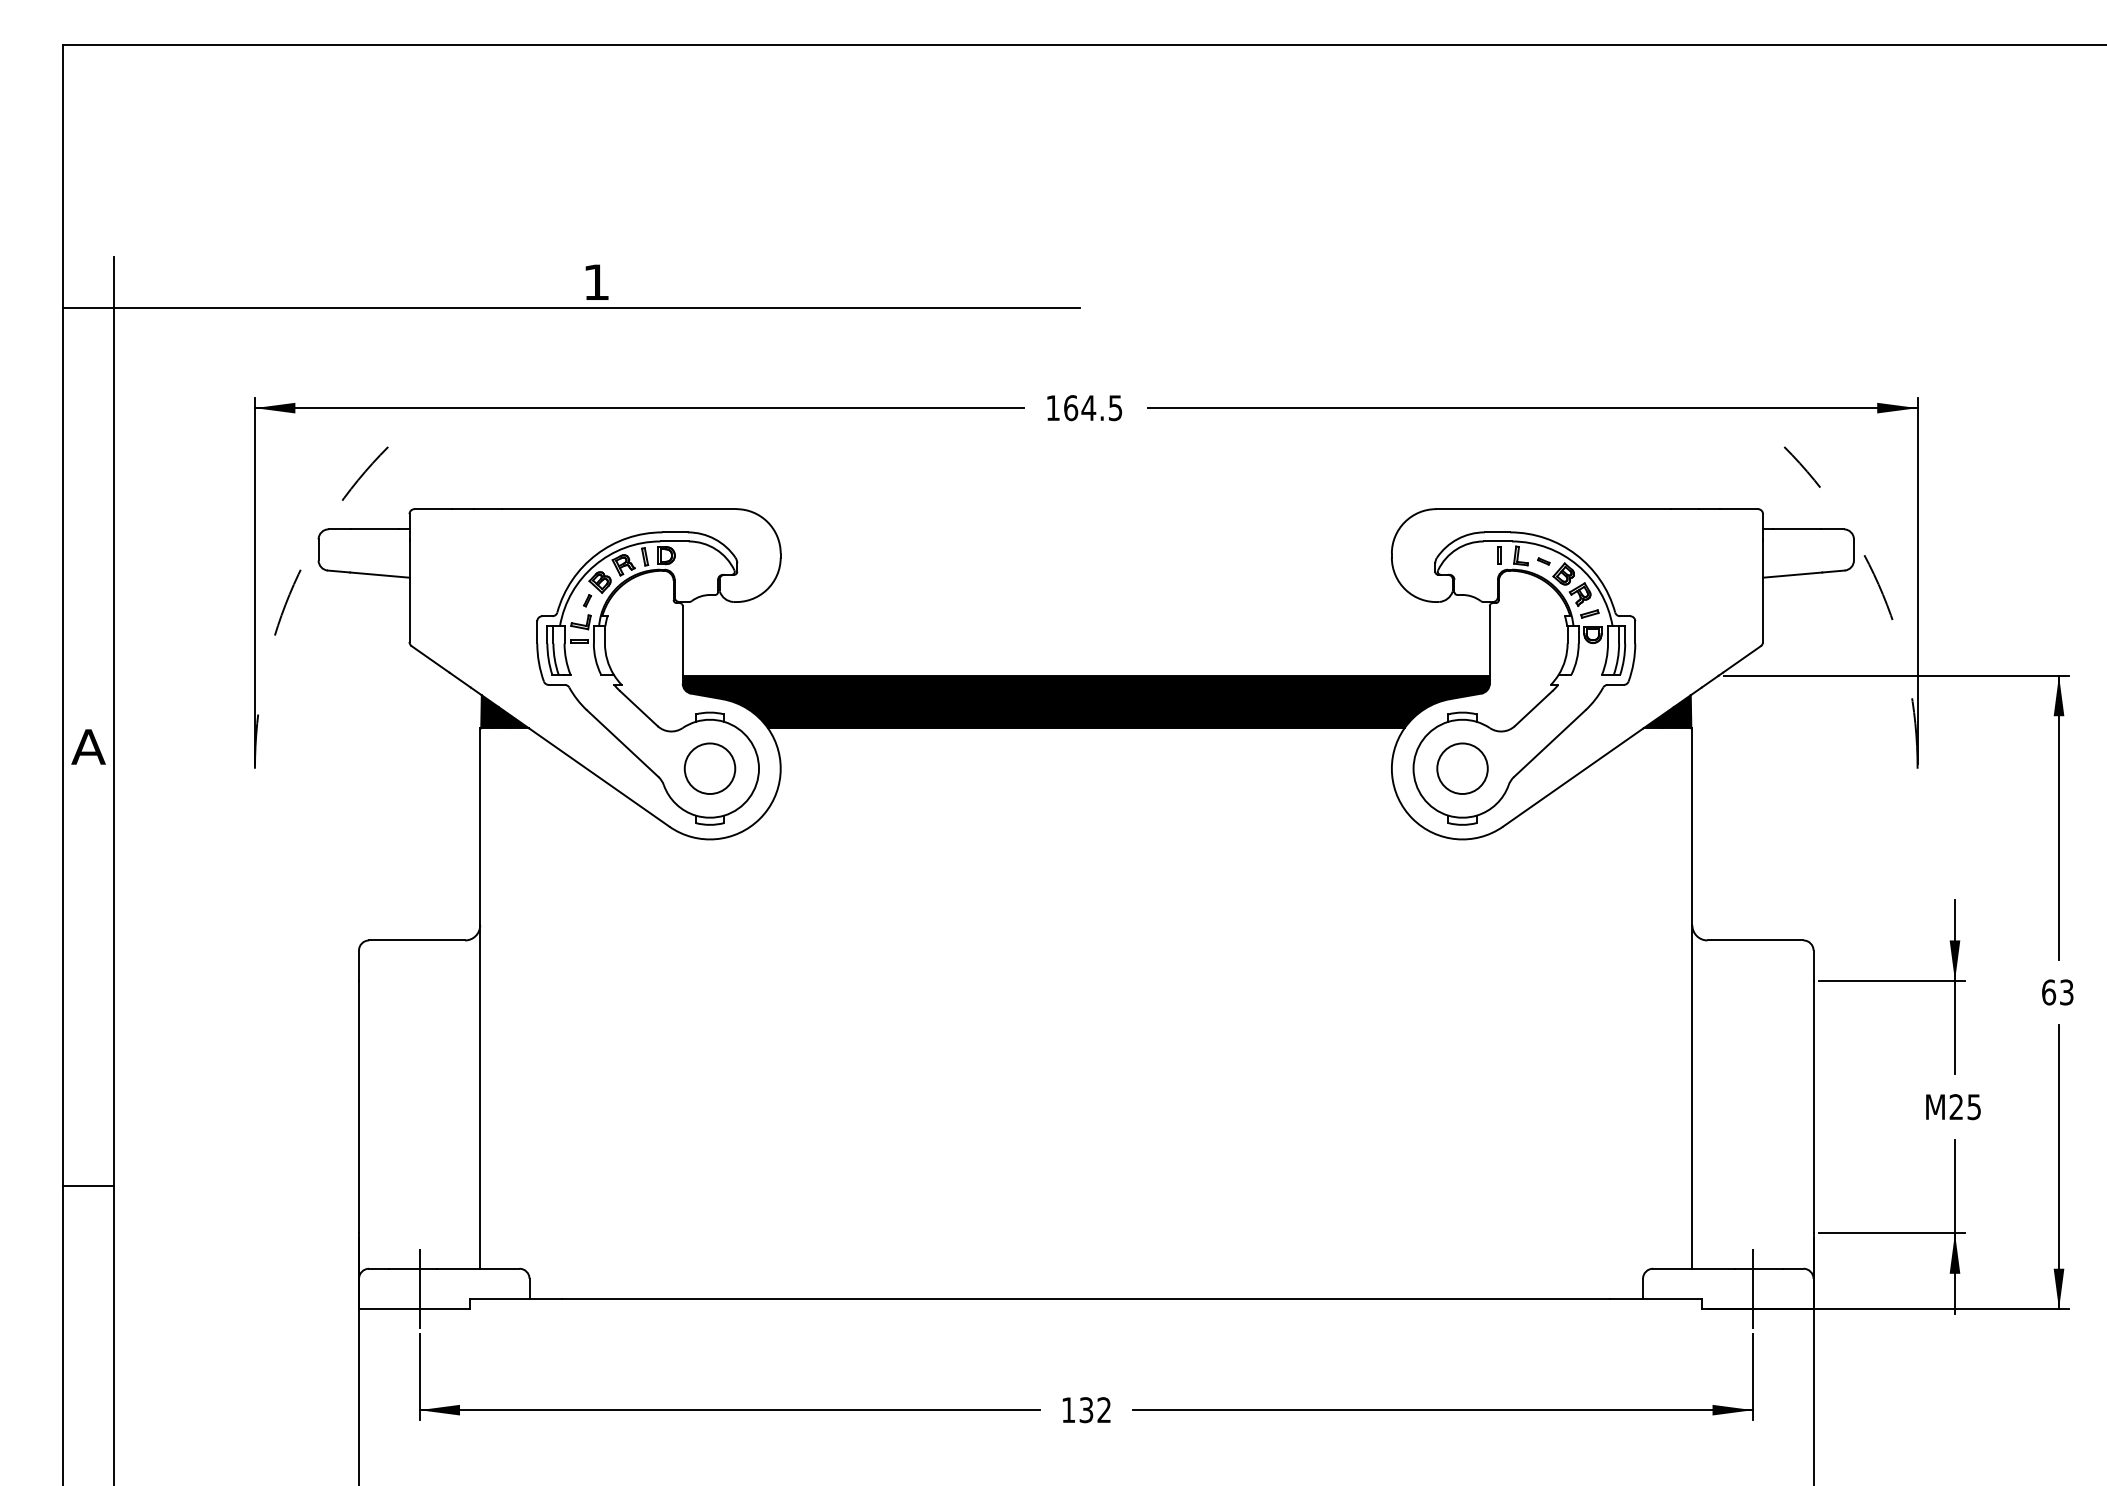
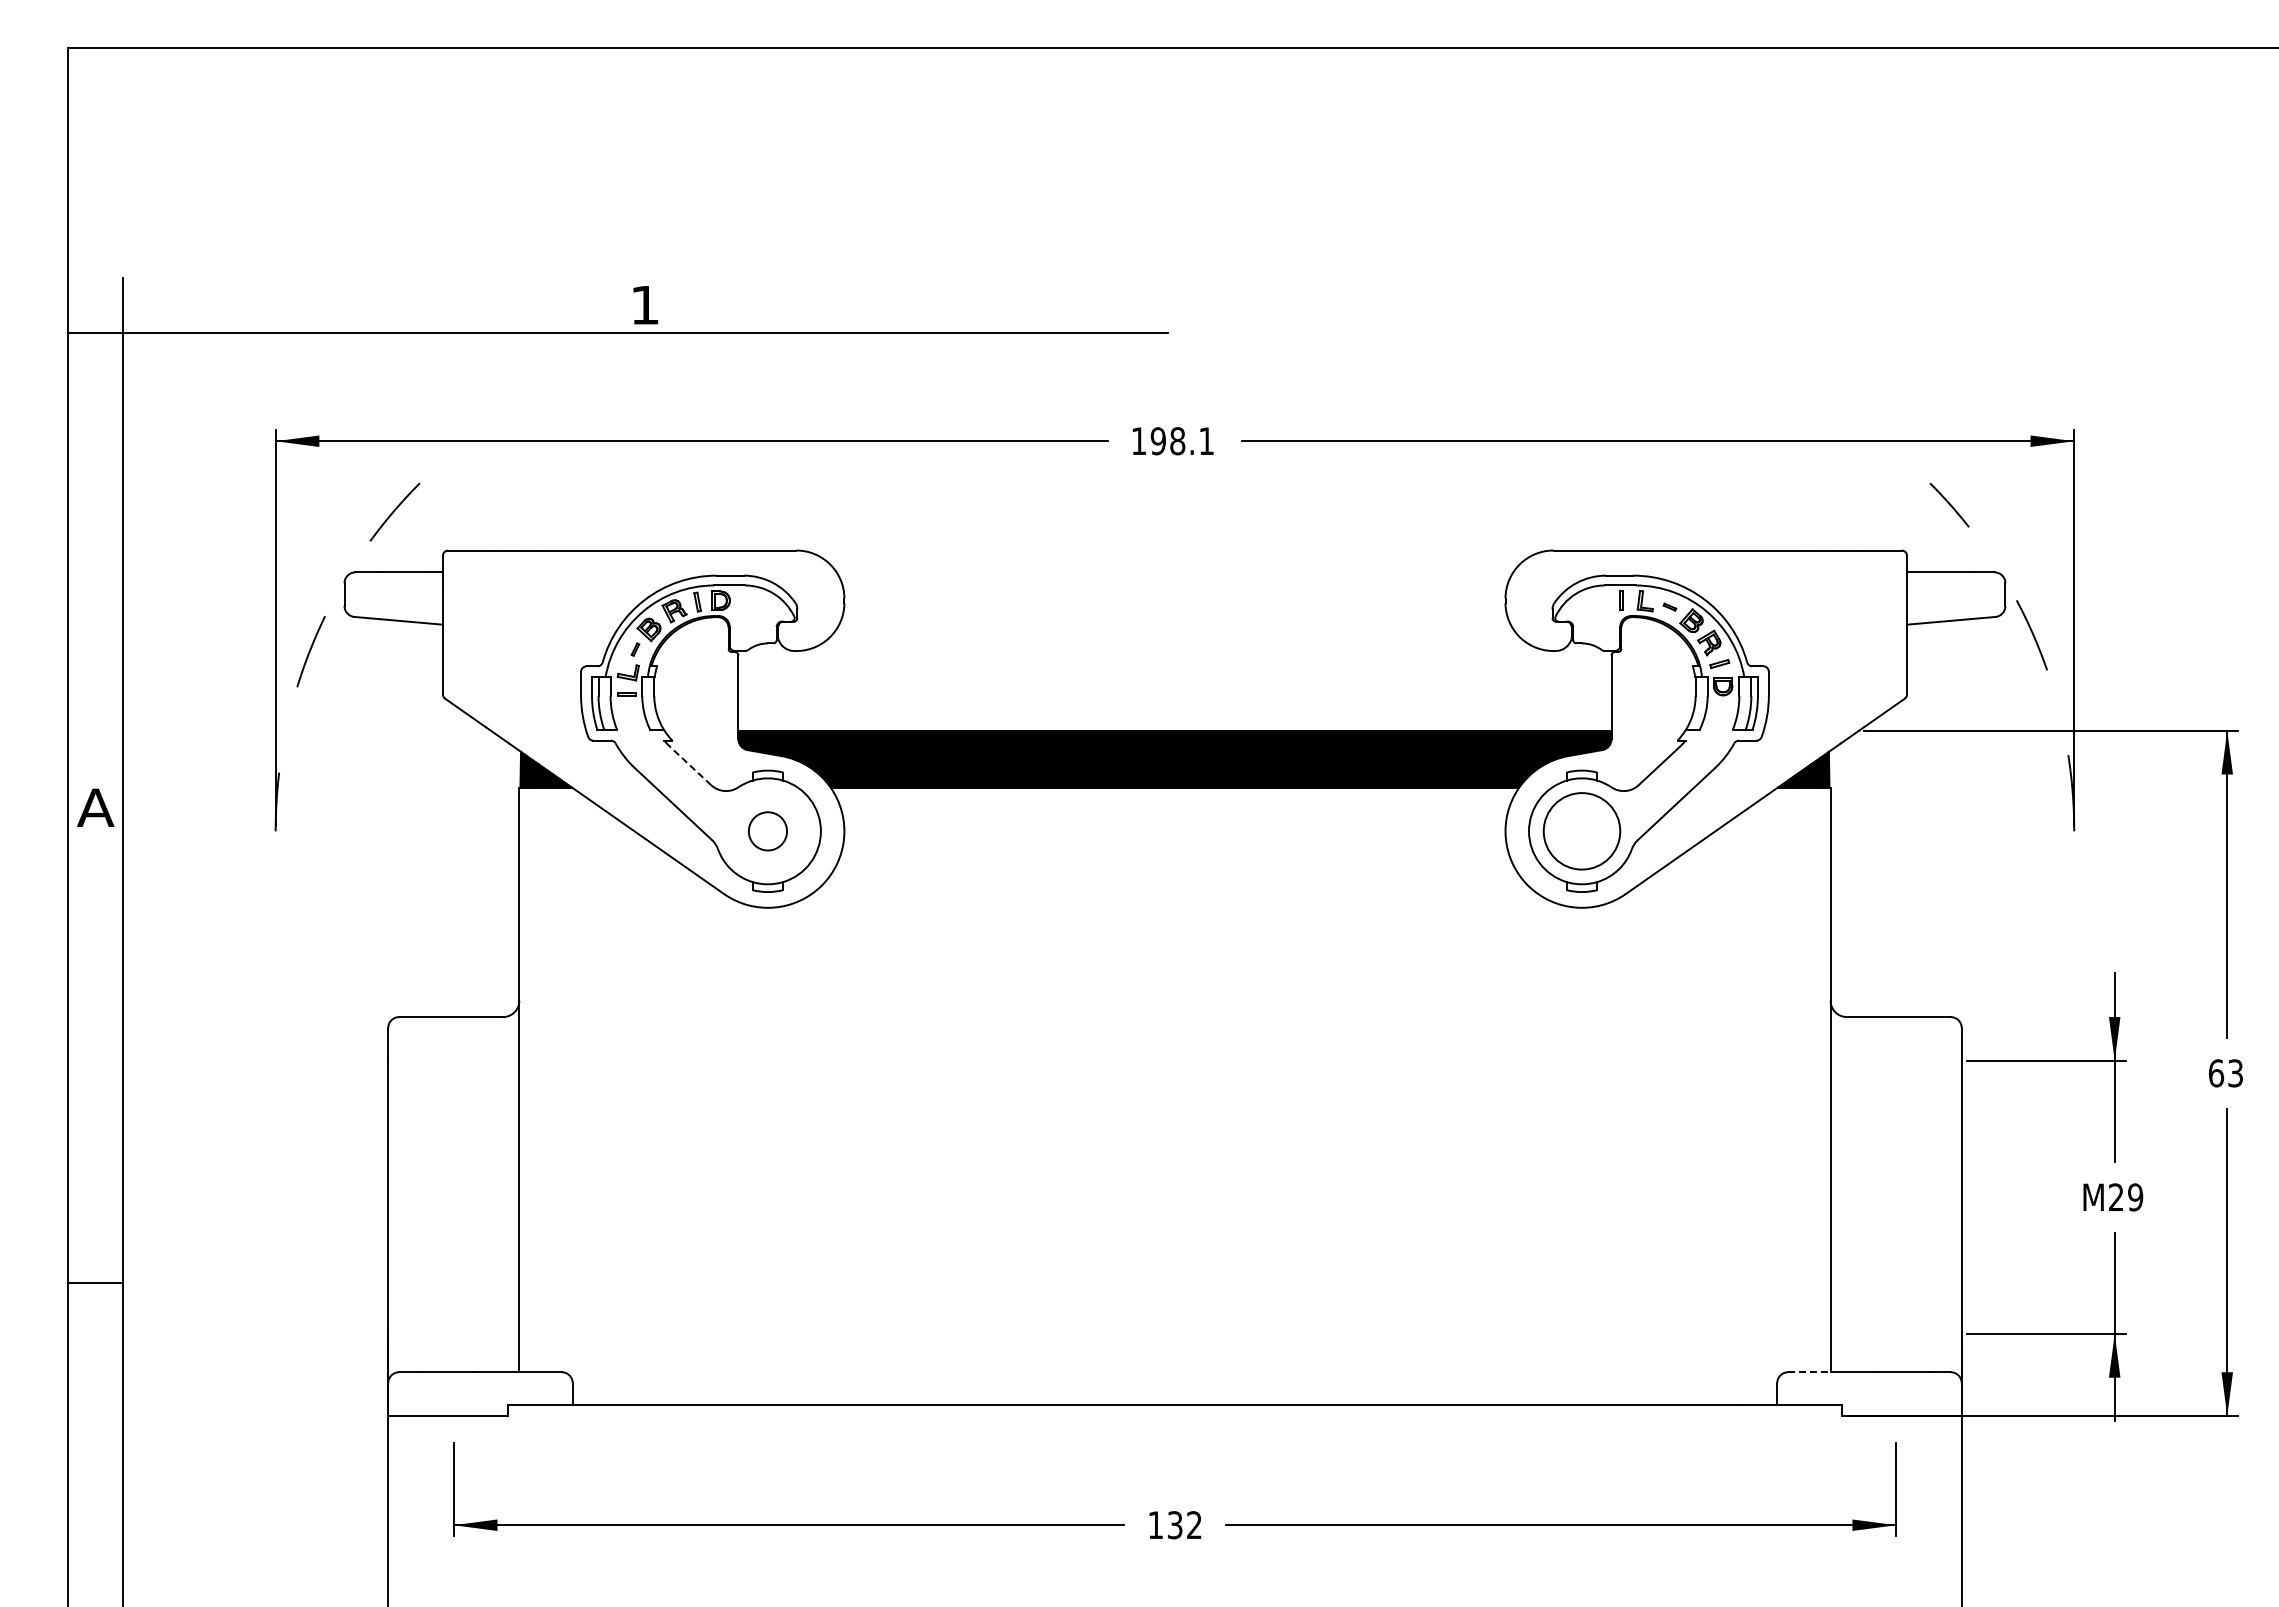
text: (1092, 408) -> (1181, 441), 164.5 -> 198.1
line: (638, 708) -> (690, 766), solid -> dashed
circle: (709, 768) -> (767, 831), size x0.7
circle: (1462, 768) -> (1581, 831), size x1.4
text: (1974, 1107) -> (2135, 1197), M25 -> M29
line: (1672, 1268) -> (1809, 1372), solid -> dashed
line: (419, 1288) -> (453, 1393), removed
line: (1753, 1288) -> (1896, 1393), removed

